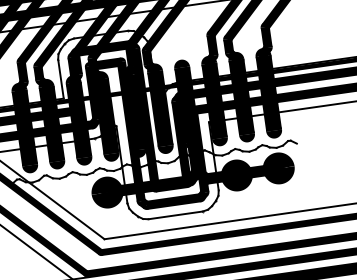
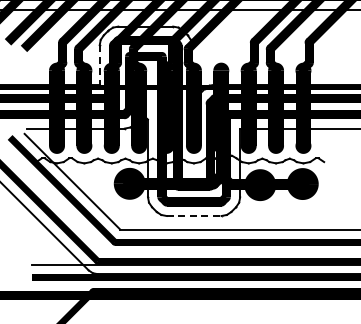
line: (60, 78) -> (99, 64), solid -> dashed
line: (176, 215) -> (194, 216), solid -> dashed

